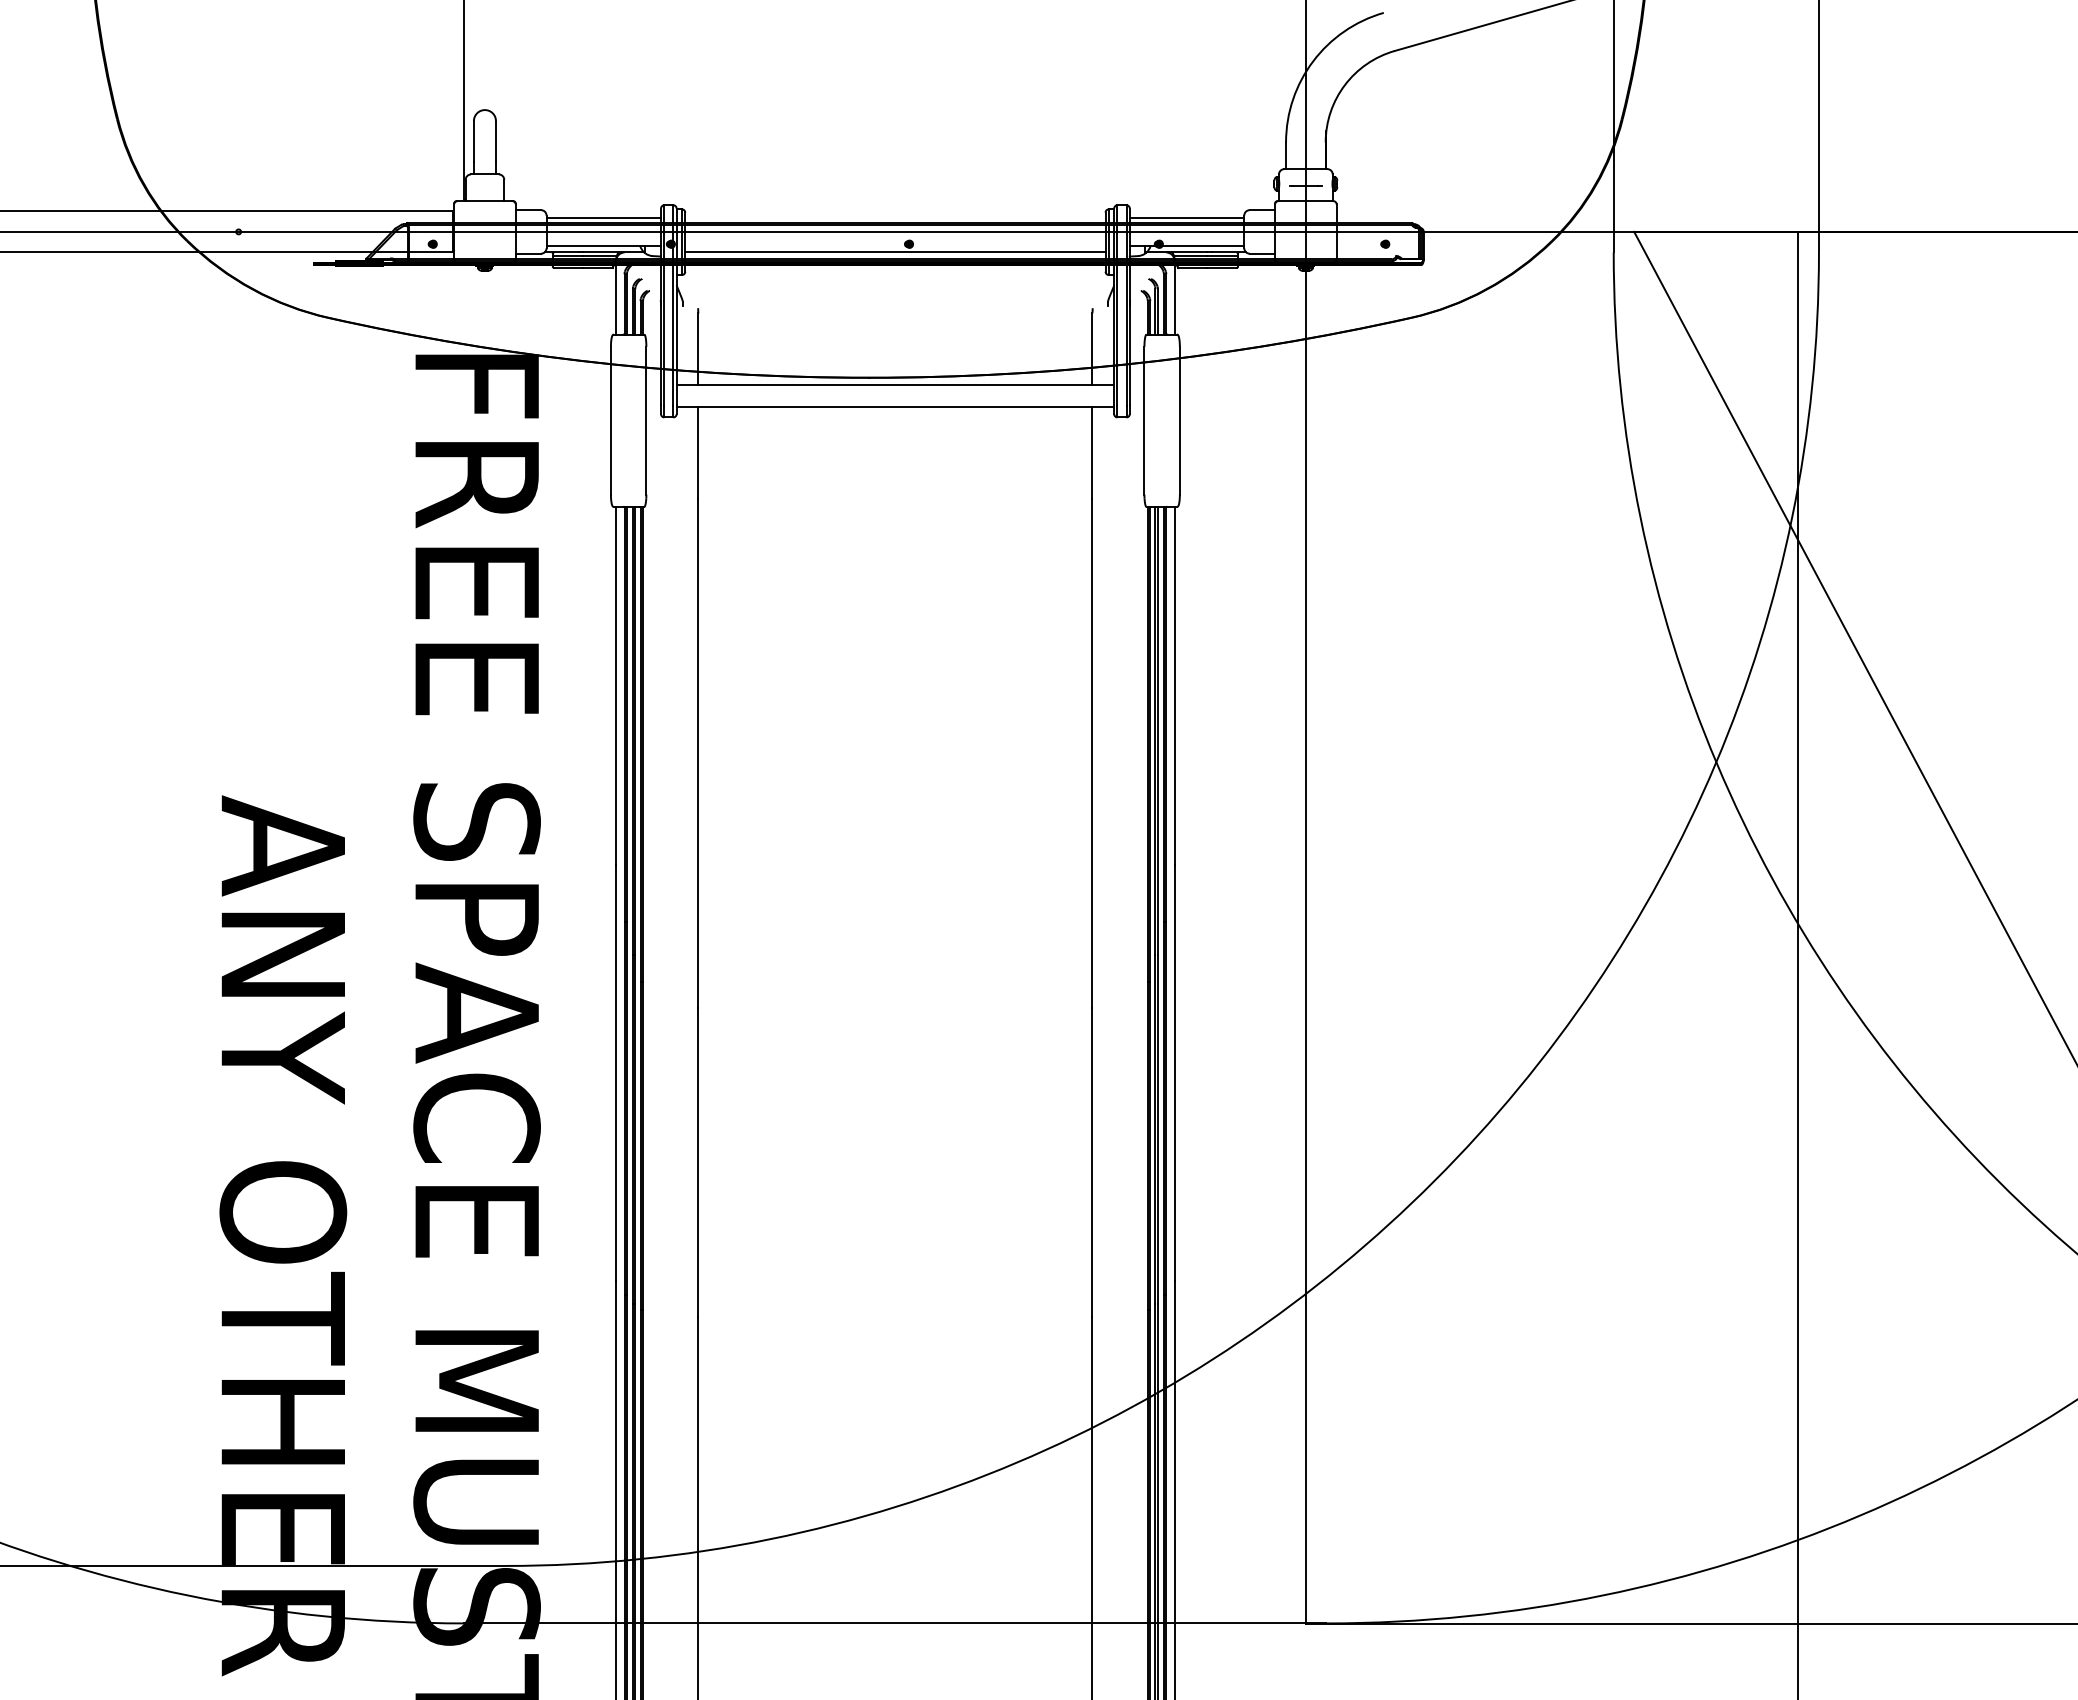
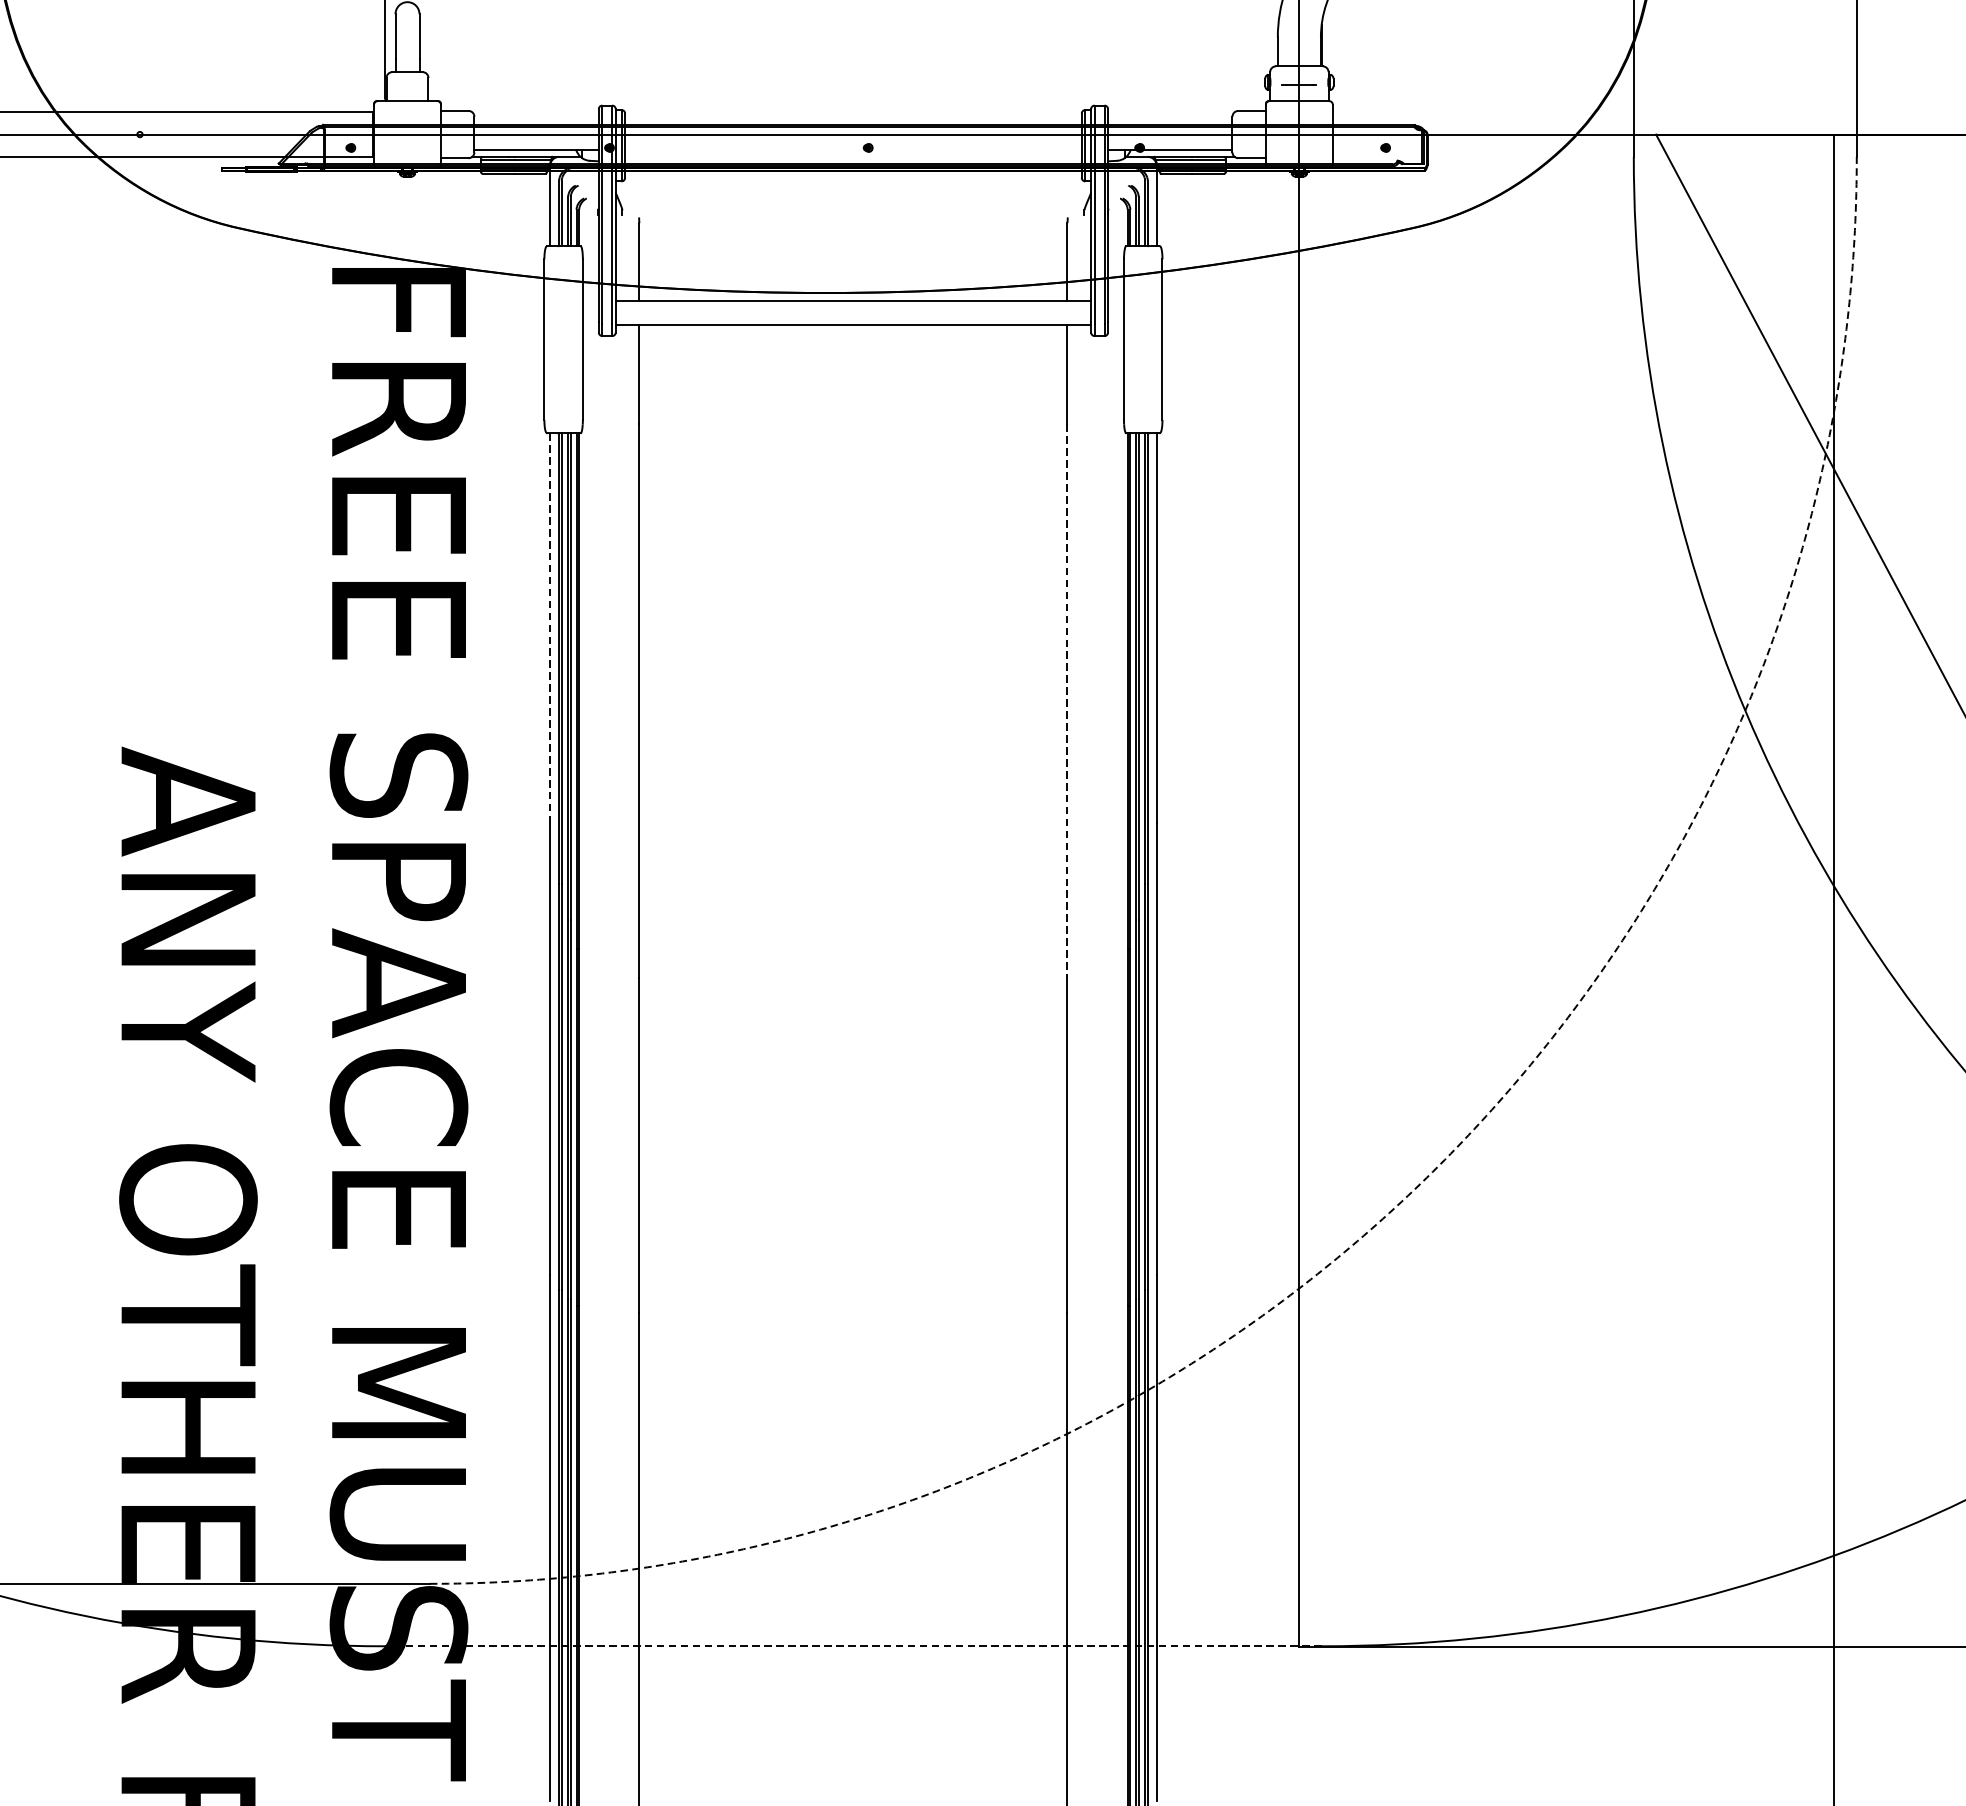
line: (603, 218) -> (536, 119), removed
line: (1186, 218) -> (1169, 119), removed
line: (895, 252) -> (853, 156), removed
line: (616, 686) -> (550, 628), solid -> dashed
line: (1092, 753) -> (1067, 701), solid -> dashed
arc: (1434, 1181) -> (1439, 1166), solid -> dashed
line: (895, 1623) -> (853, 1646), solid -> dashed

